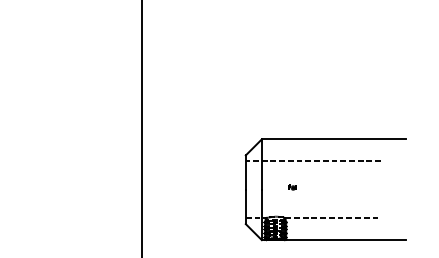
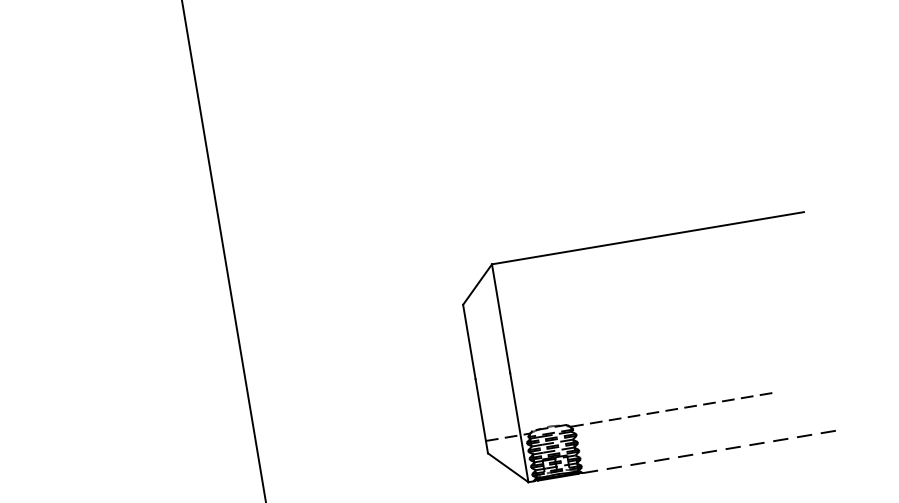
line: (312, 161) -> (609, 293), removed
part: (292, 187) -> (575, 357), removed
line: (346, 240) -> (711, 452), solid -> dashed

